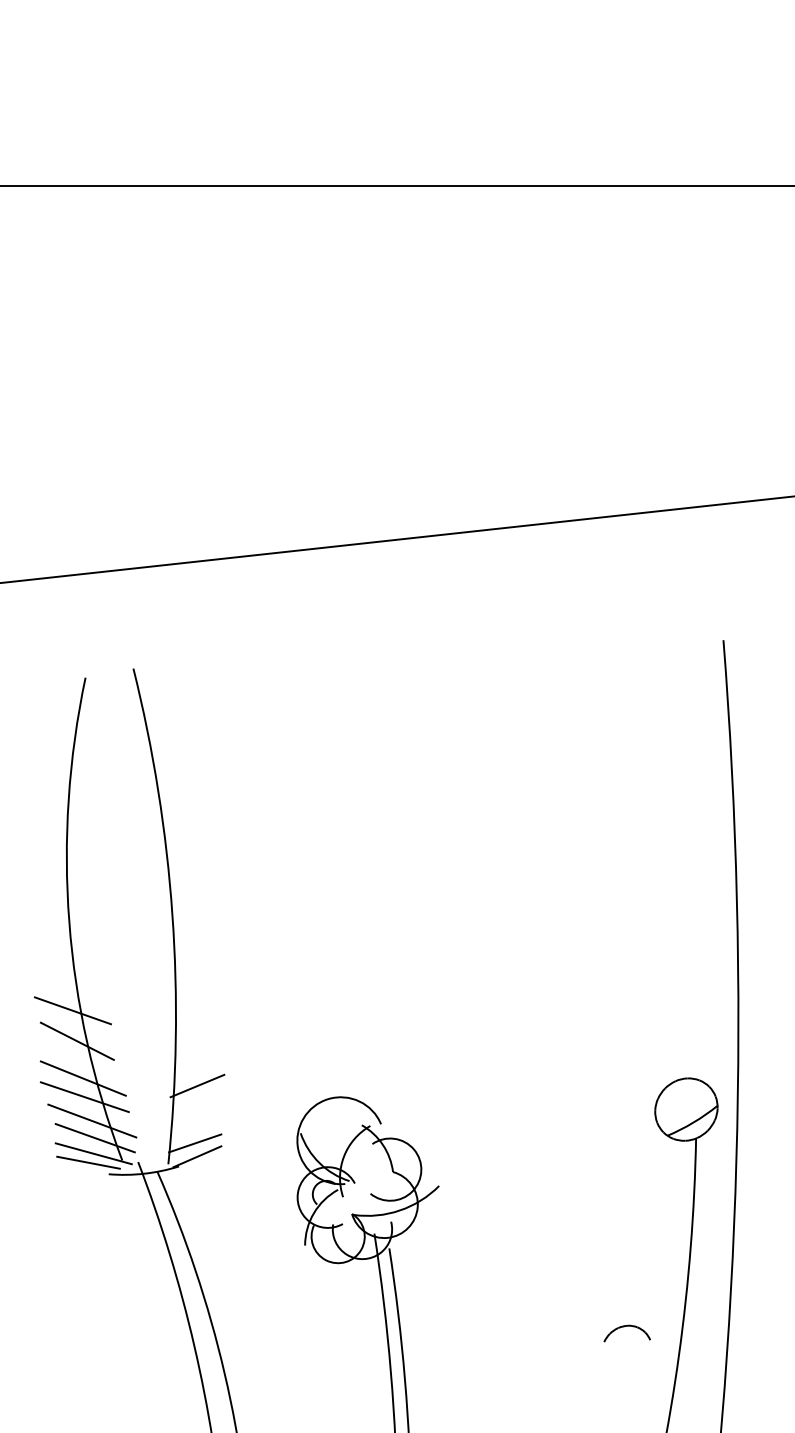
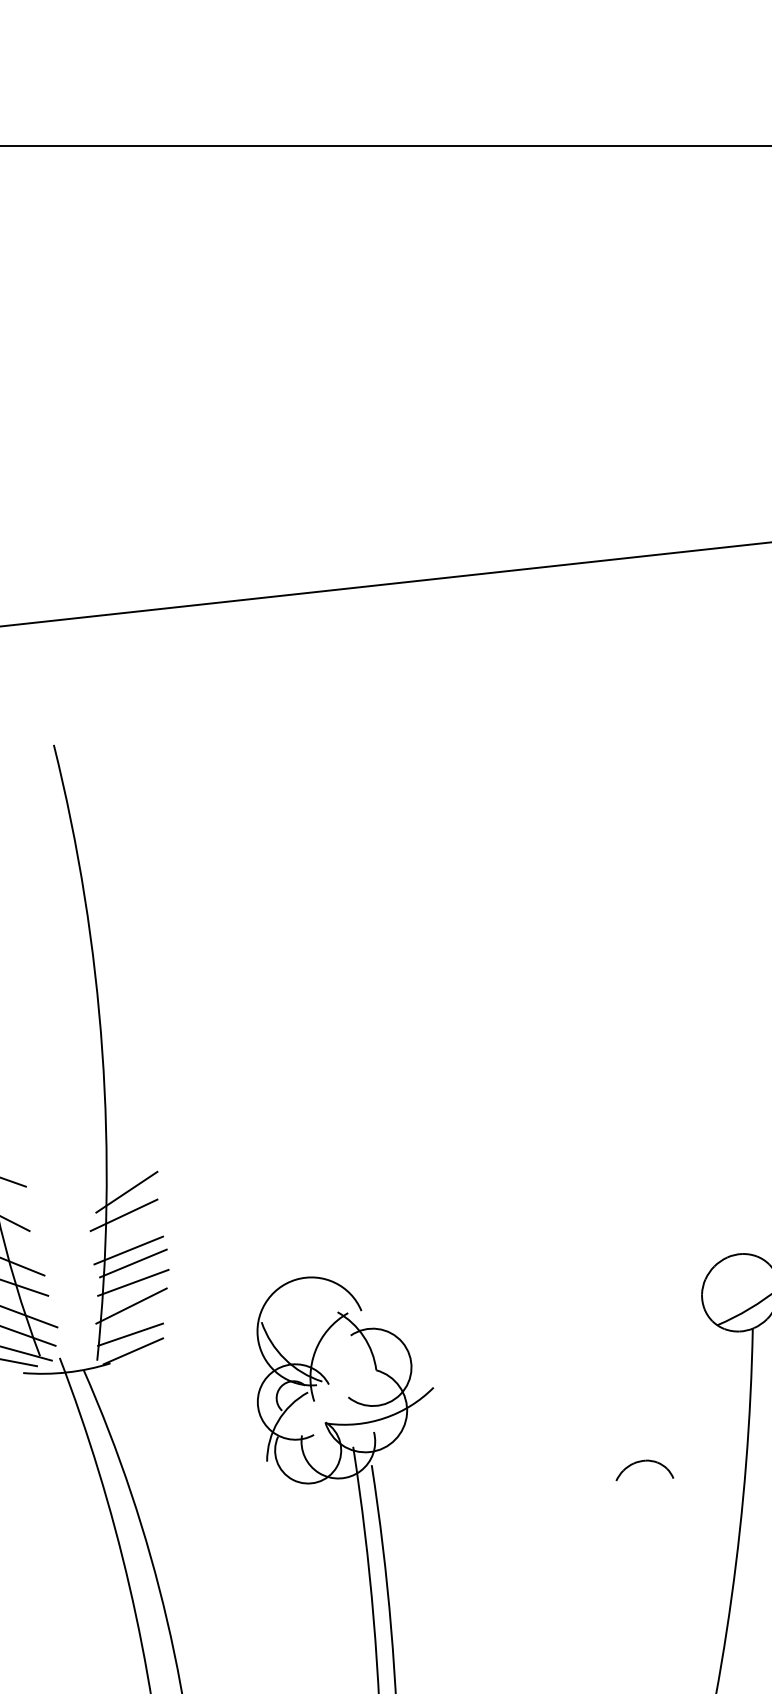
line: (191, 1028) -> (125, 1192), added
line: (189, 1046) -> (123, 1214), added
line: (193, 1075) -> (128, 1250), added
line: (197, 1101) -> (133, 1282), added
line: (195, 1120) -> (130, 1306), added
part: (624, 1327) -> (641, 1462), moved

